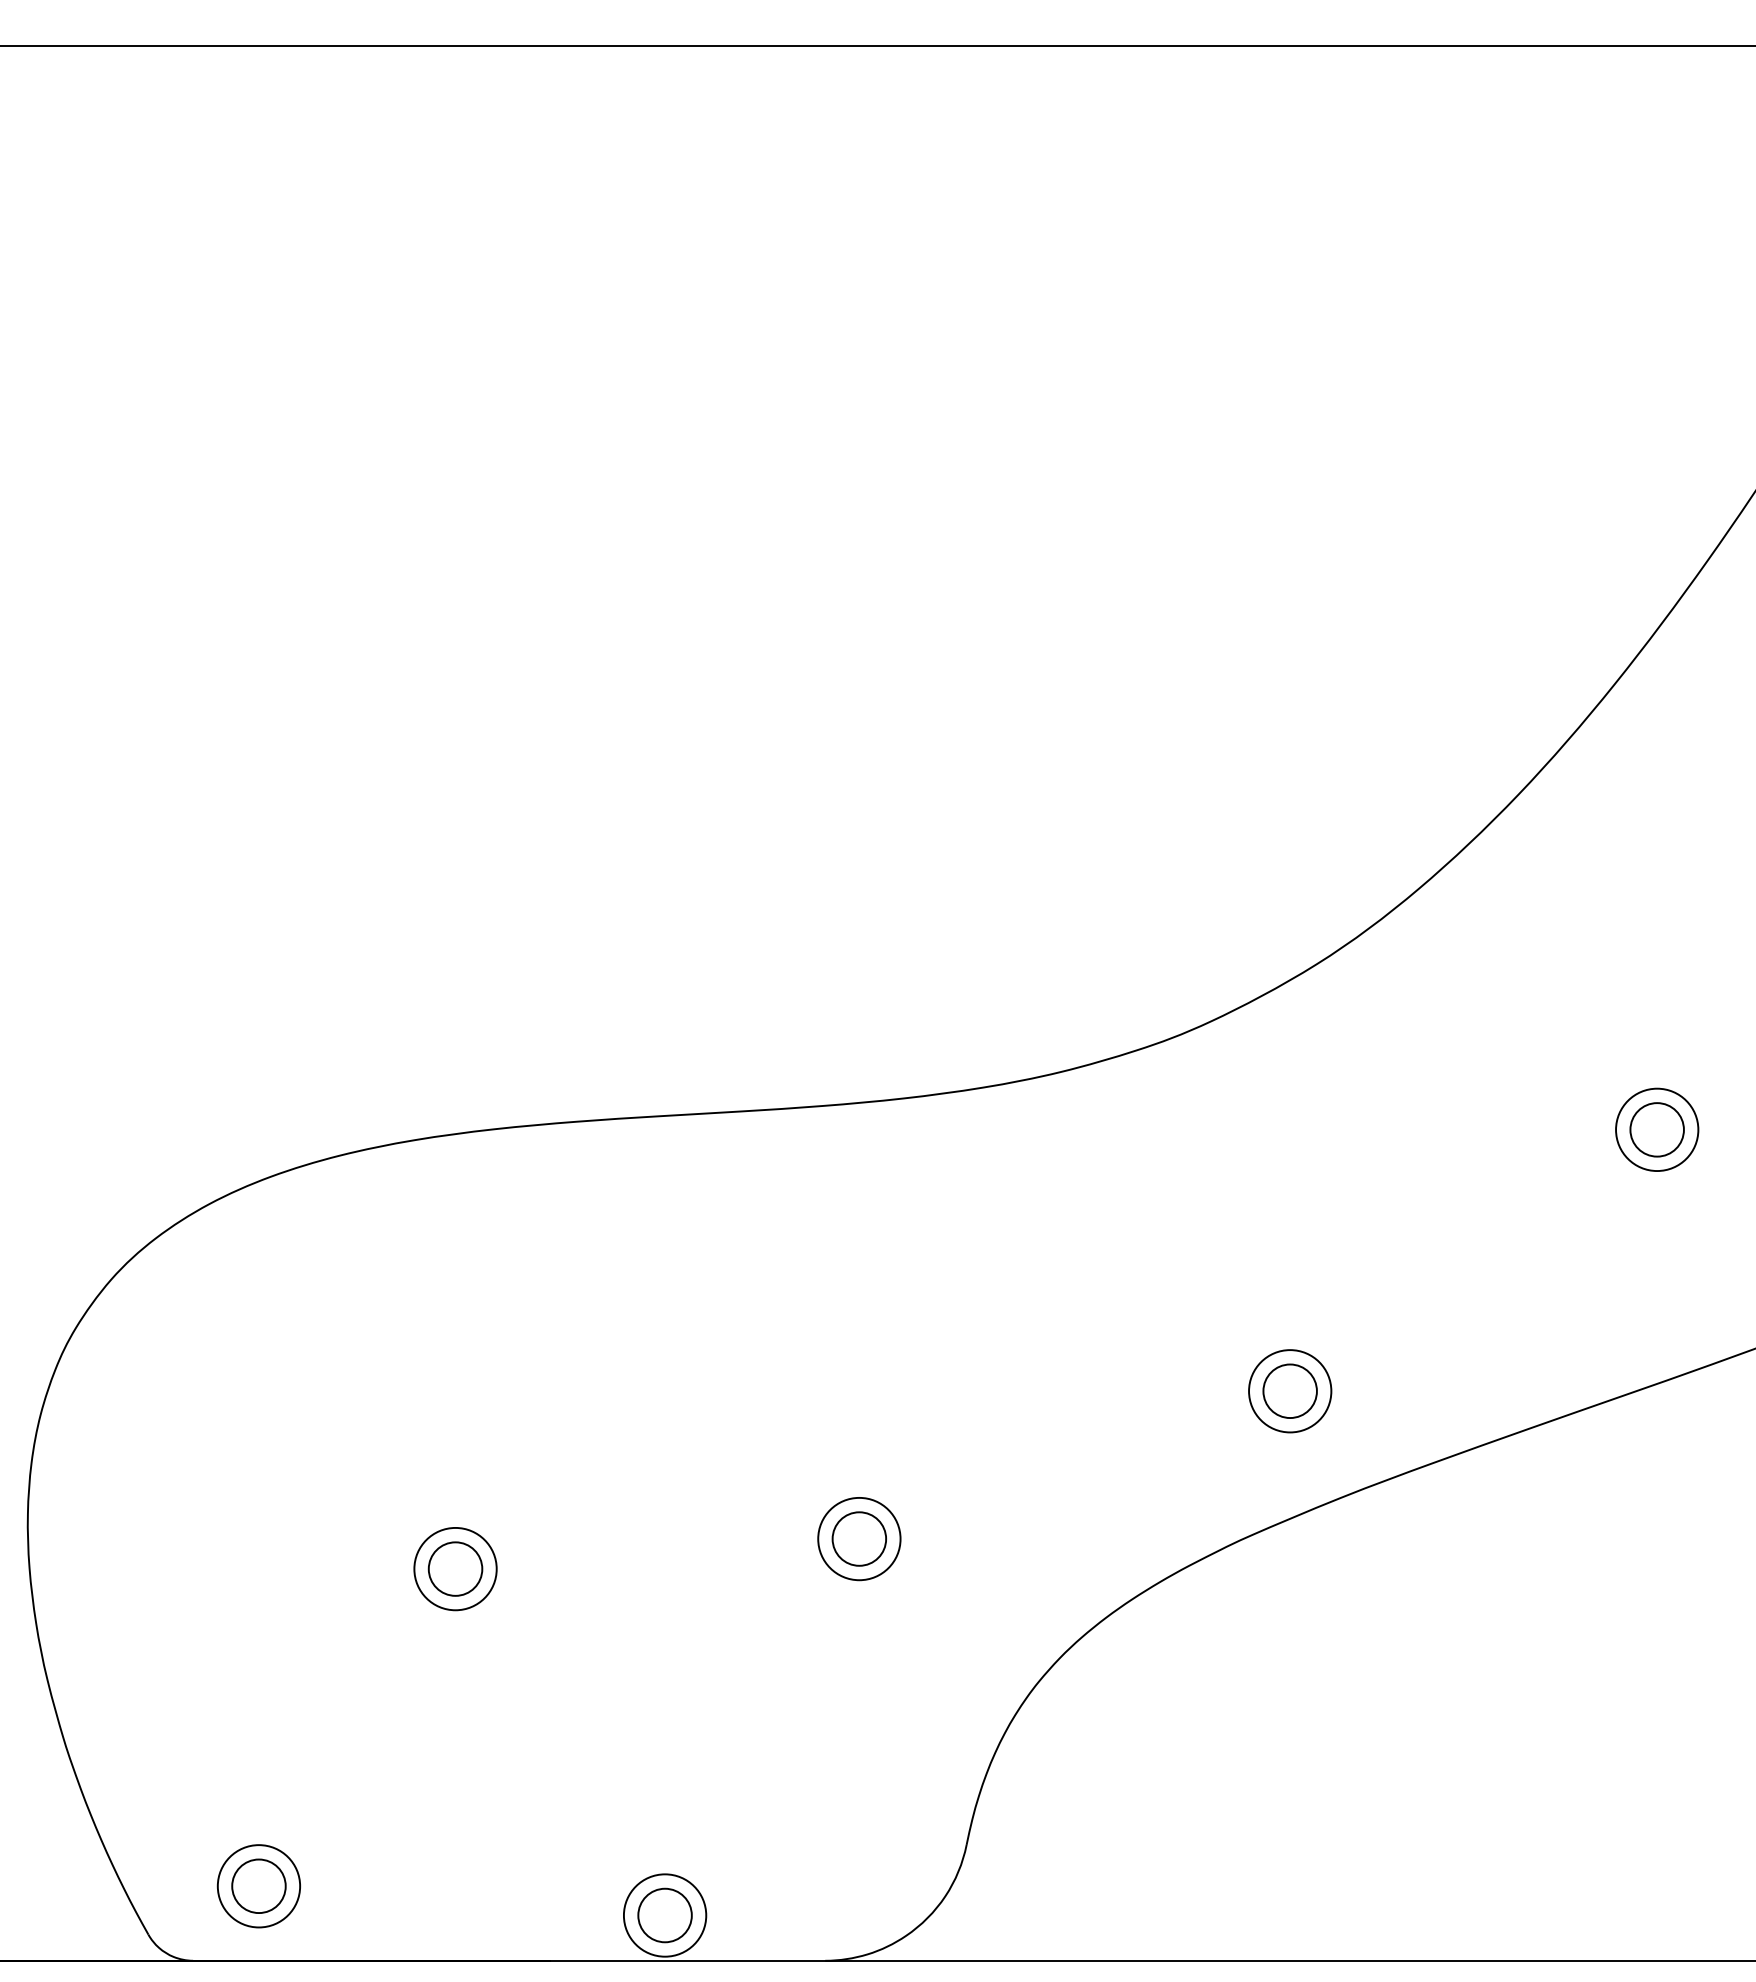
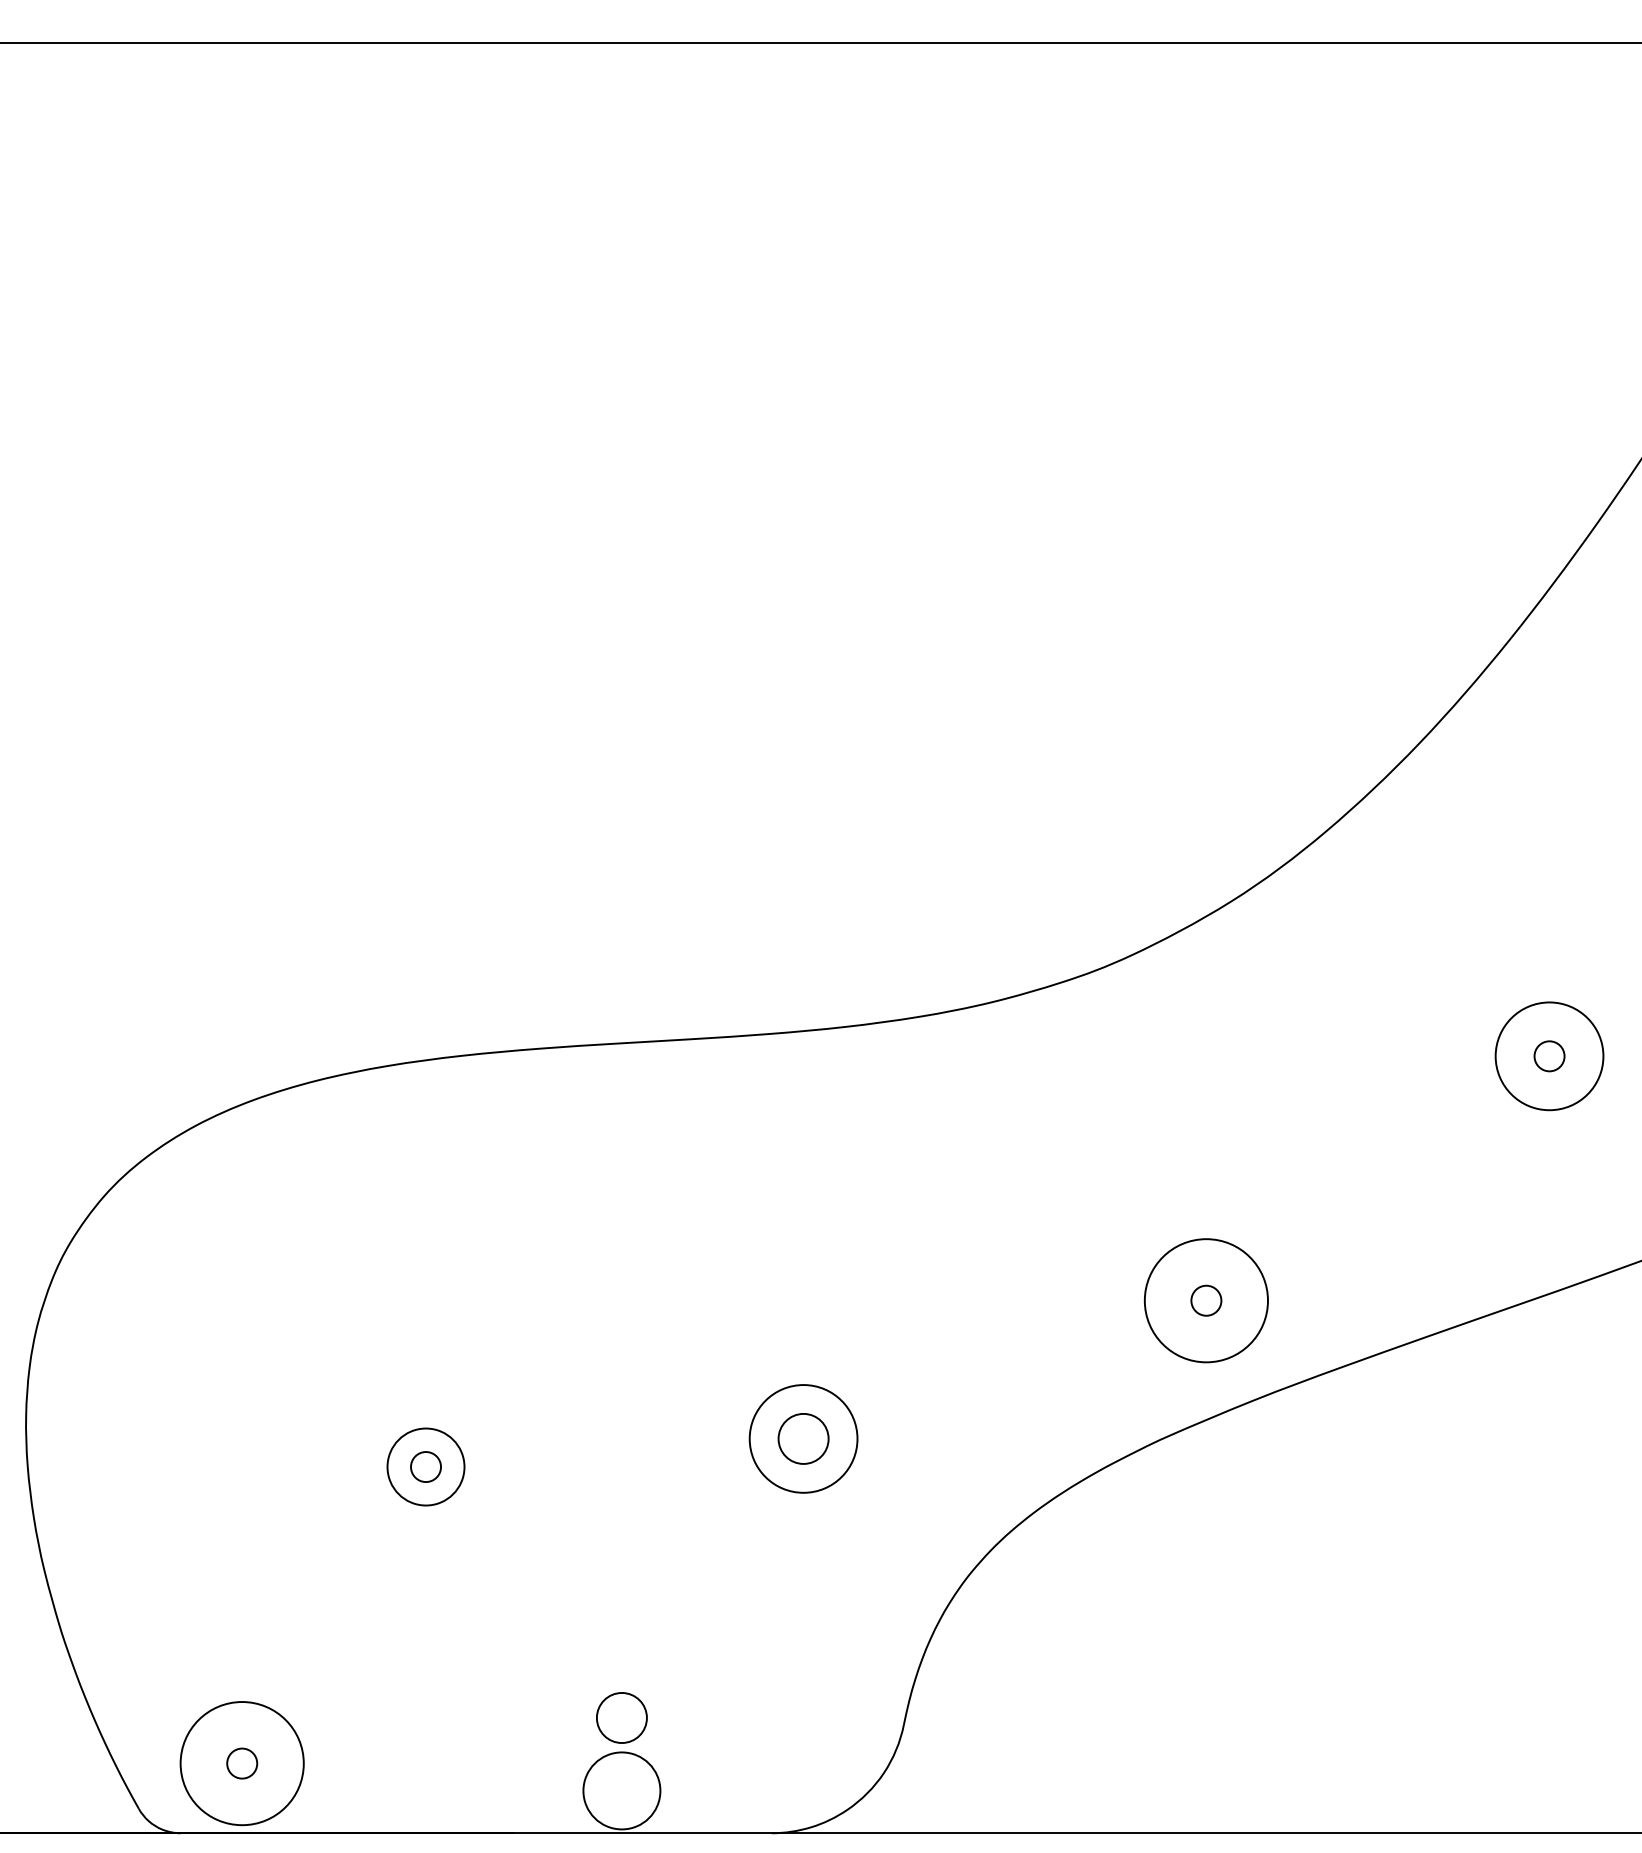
circle: (1656, 1129) -> (1548, 1055), size x0.6
circle: (1657, 1129) -> (1549, 1055), size x1.4
circle: (1289, 1391) -> (1205, 1300), size x0.6
circle: (1290, 1391) -> (1206, 1300), size x1.6
circle: (859, 1538) -> (803, 1438), size x1.4
circle: (455, 1568) -> (425, 1466), size x0.6
circle: (258, 1886) -> (241, 1763), size x0.6
circle: (258, 1886) -> (241, 1763), size x1.6
circle: (664, 1915) -> (621, 1717), moved

